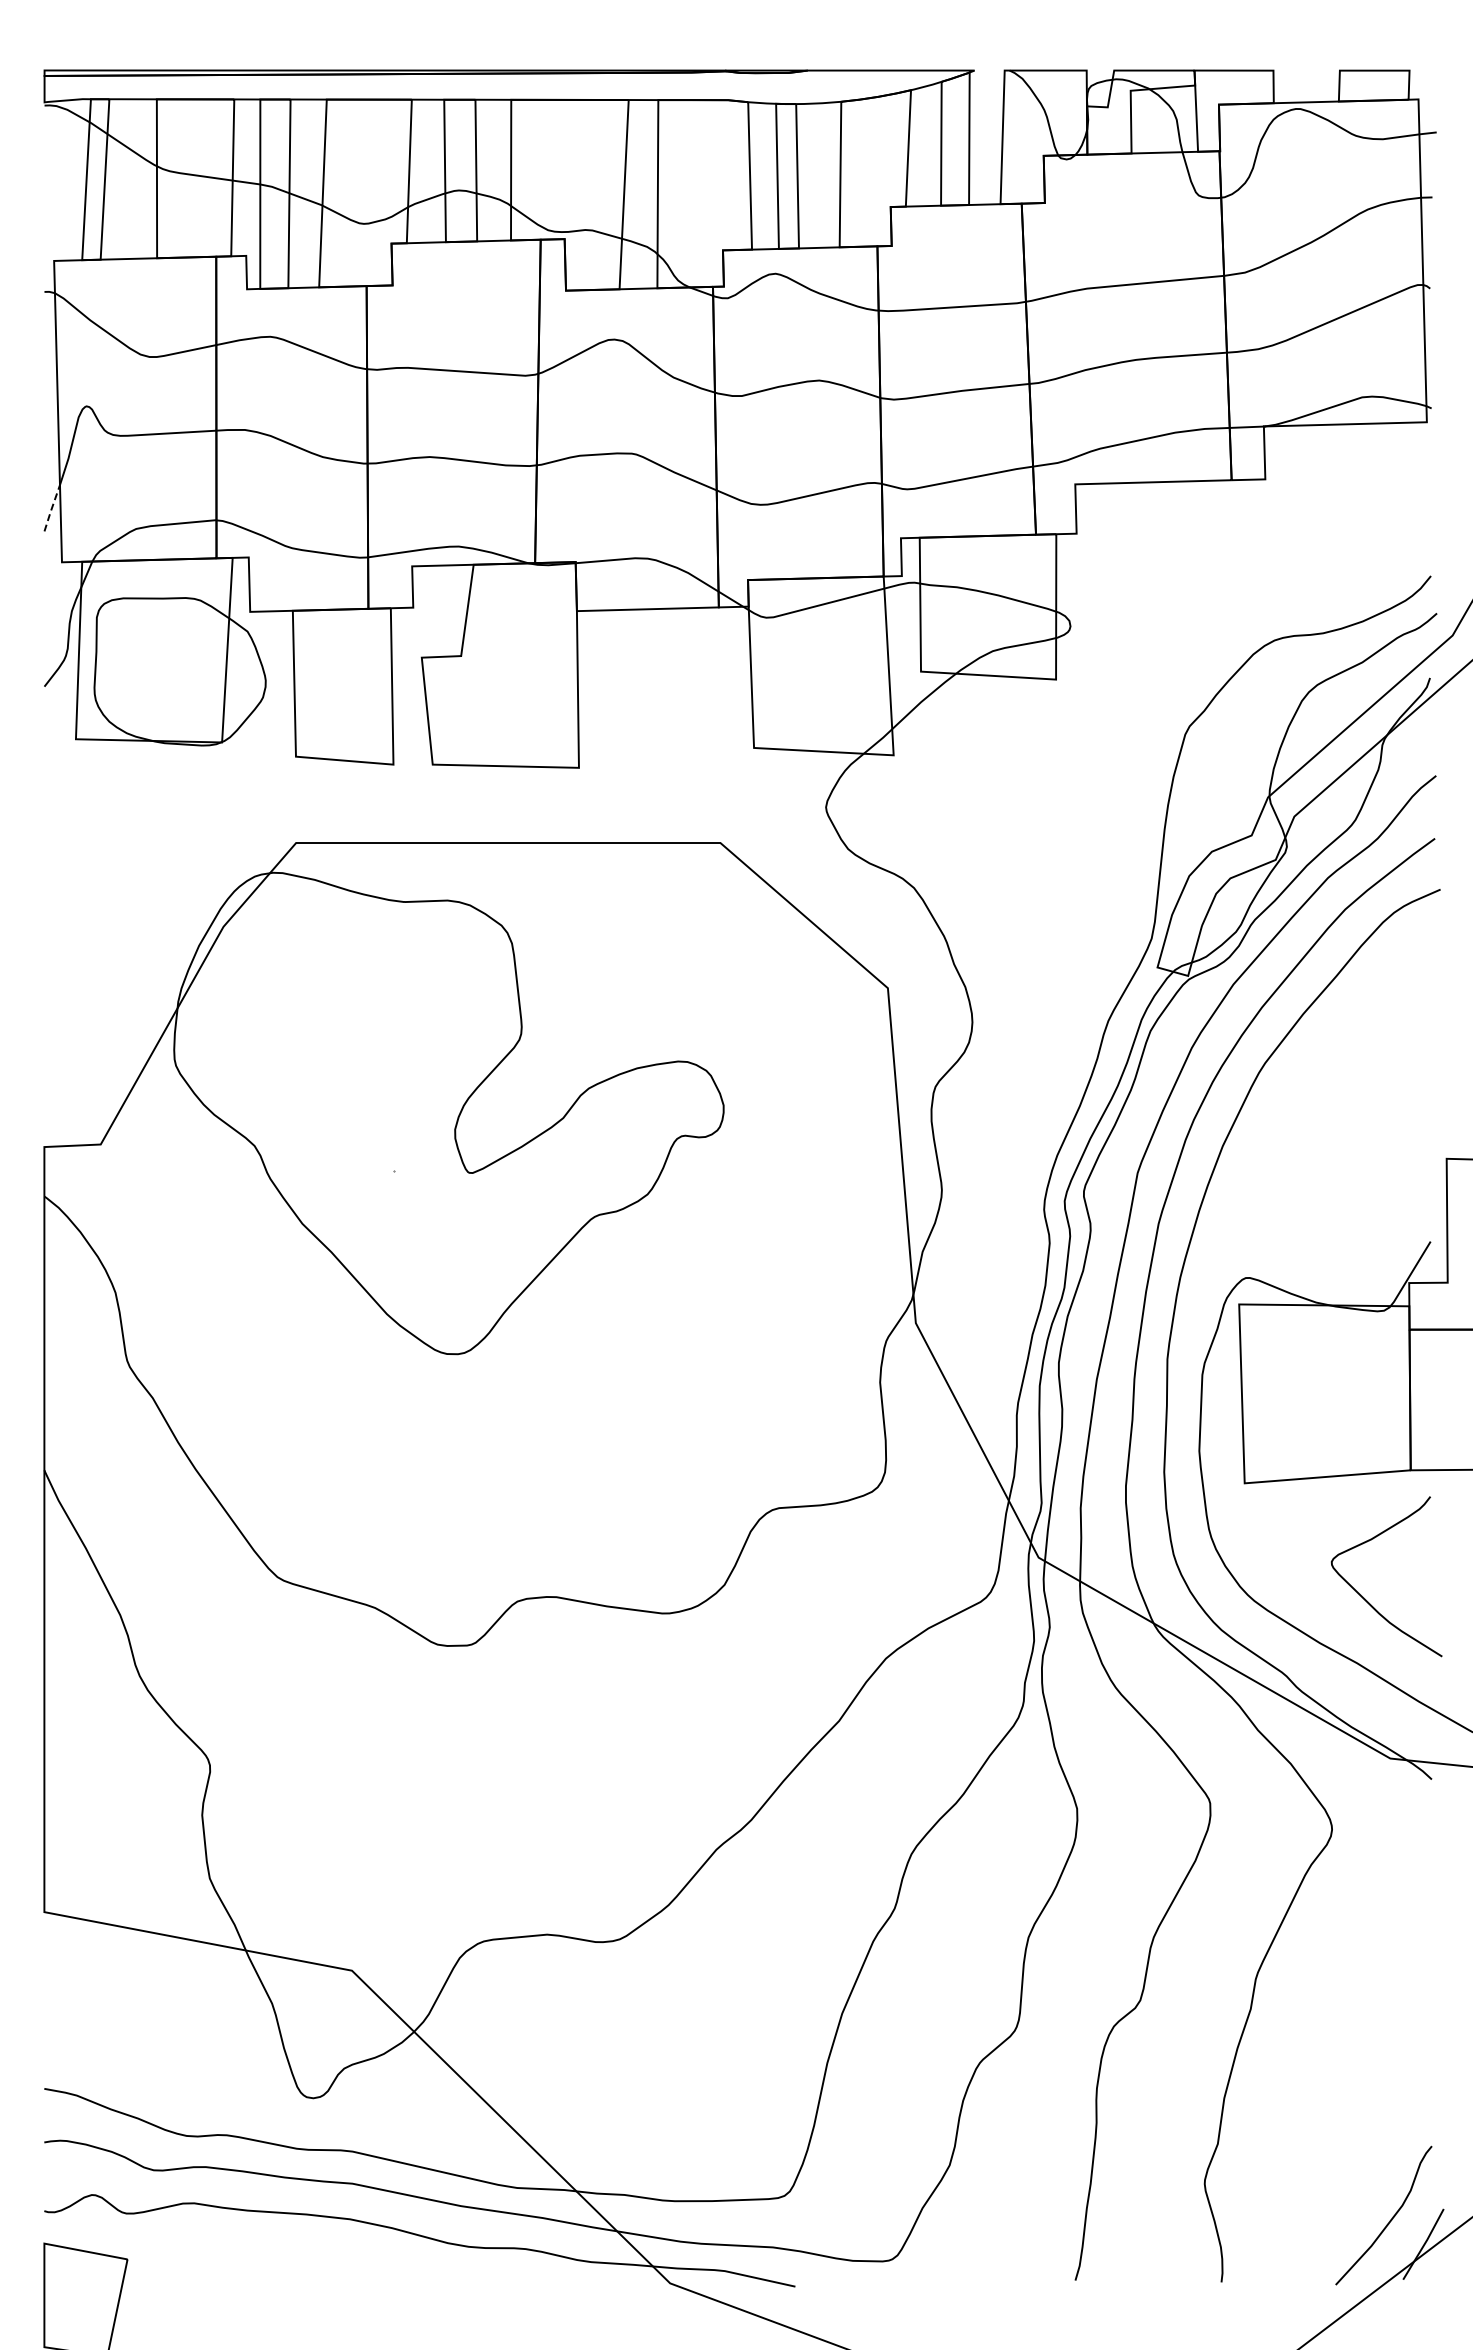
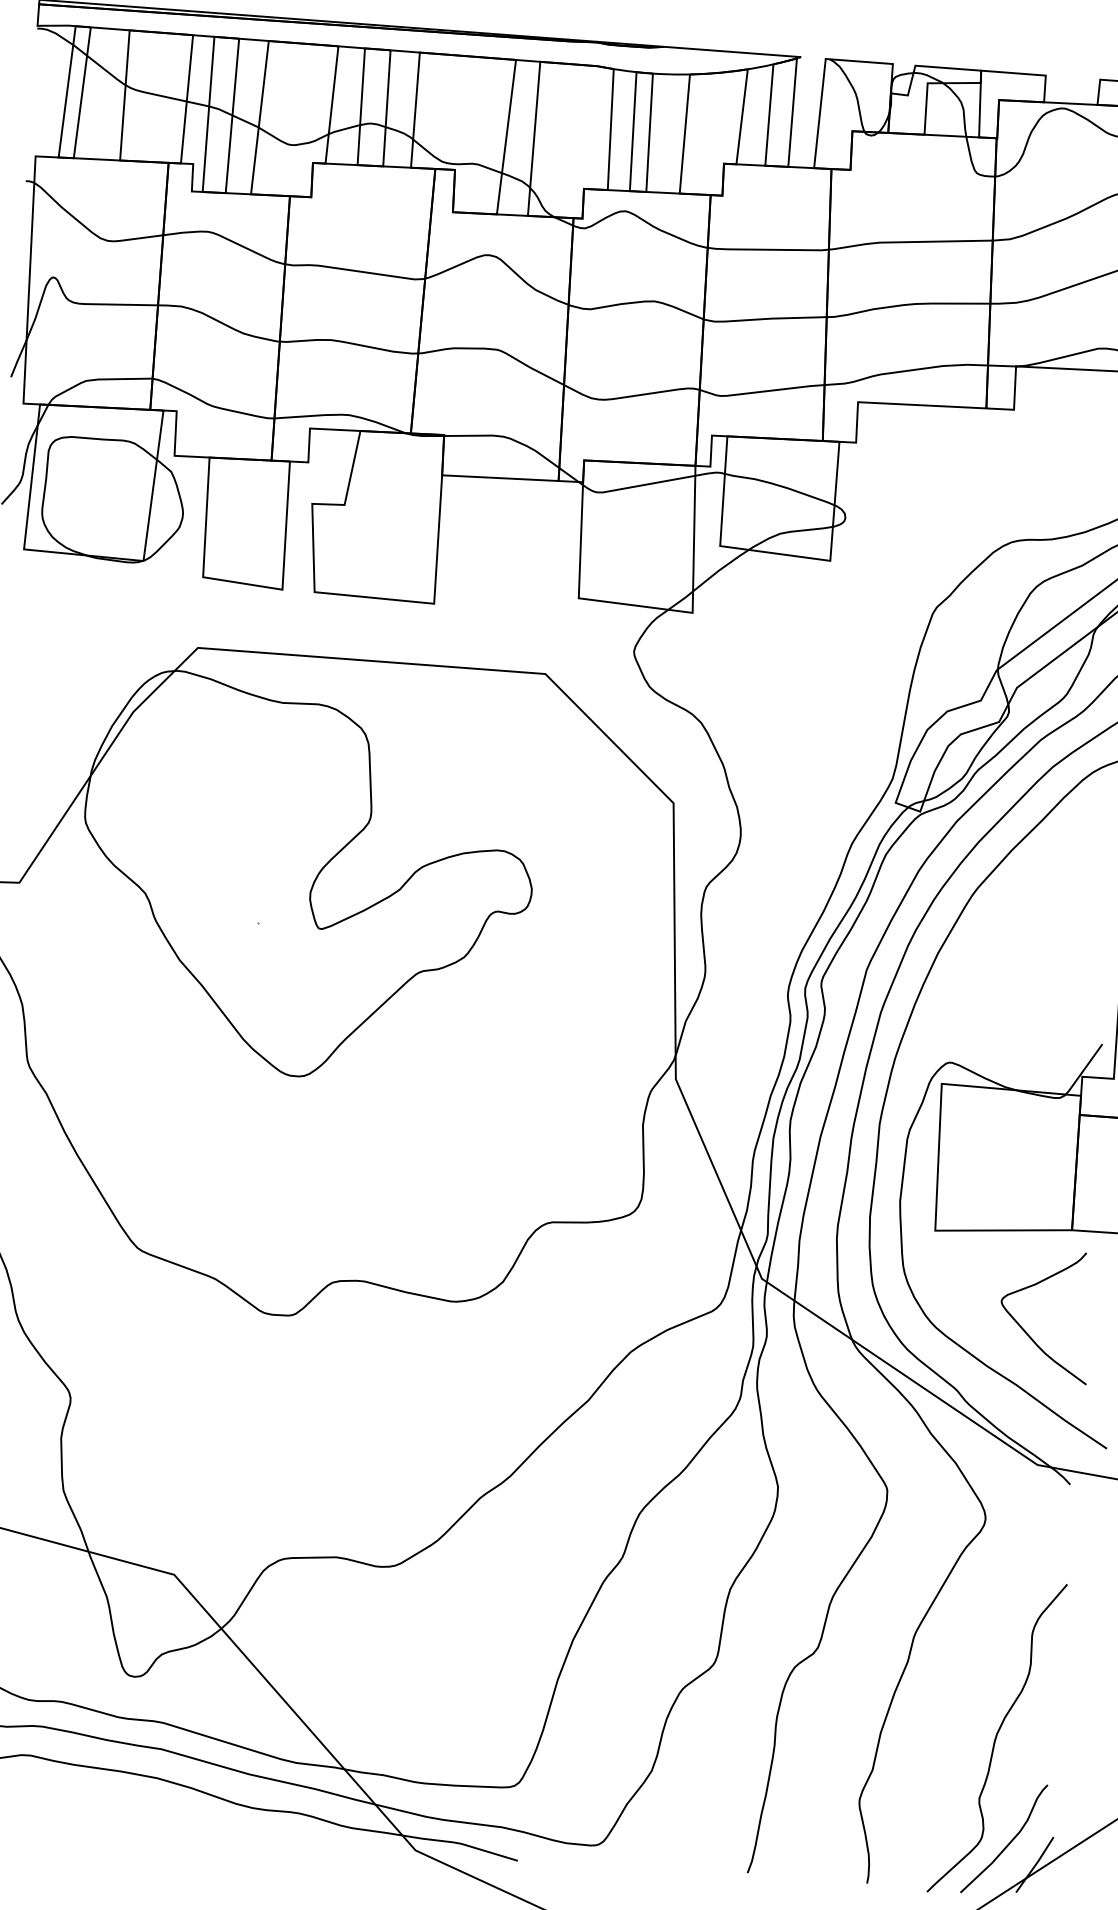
line: (51, 508) -> (18, 358), dashed -> solid
curve: (1365, 2093) -> (996, 1737), added

